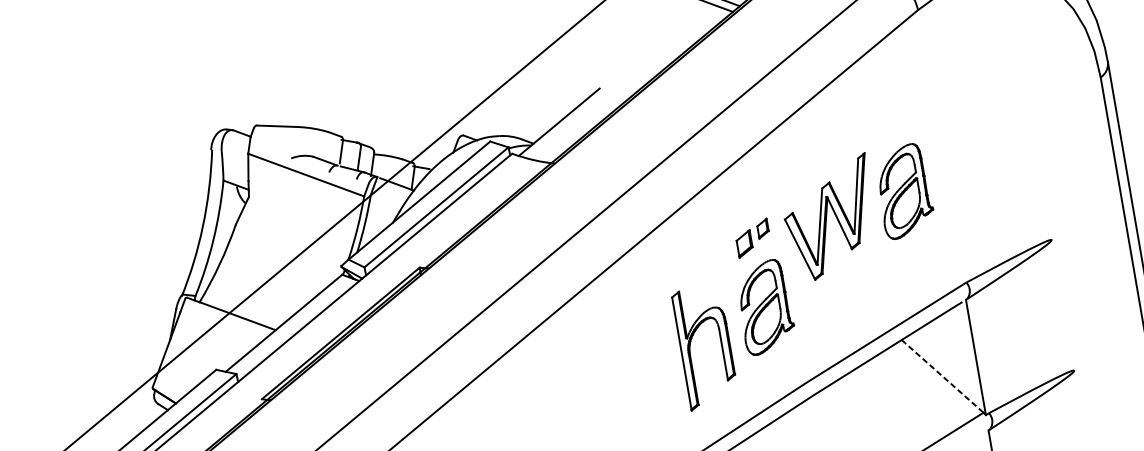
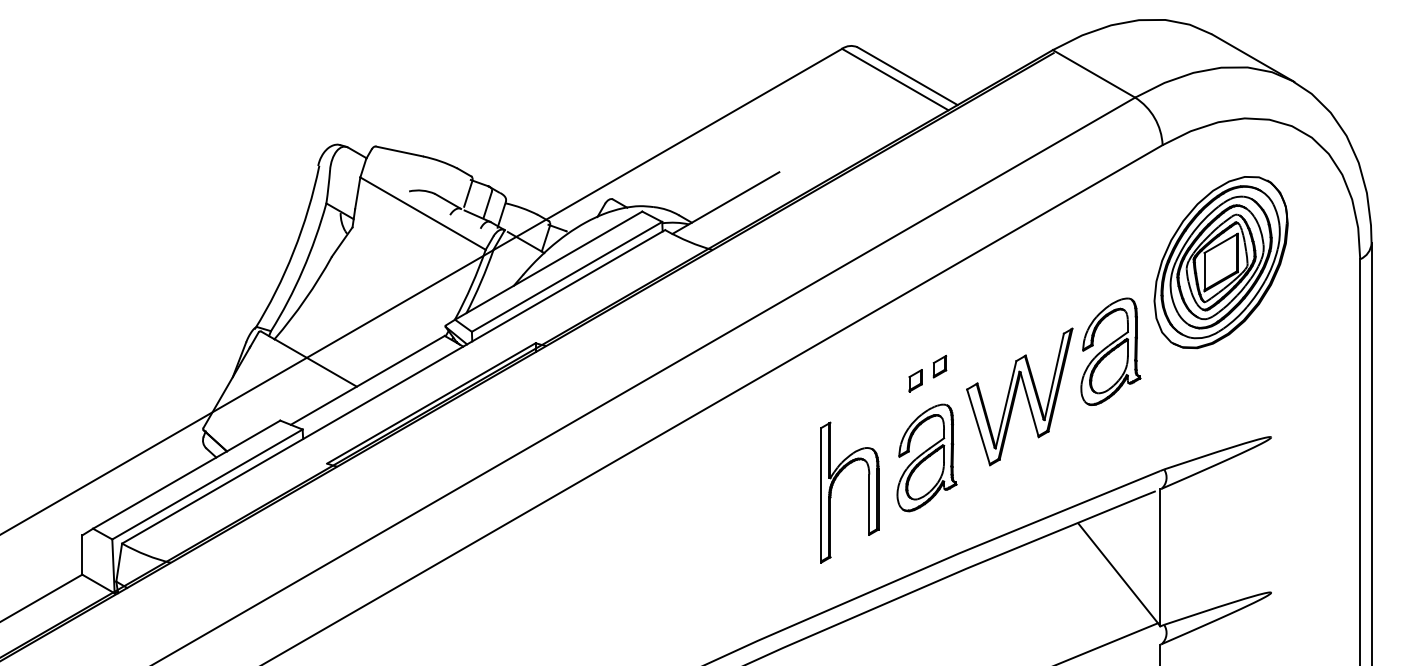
part: (983, 100) -> (1220, 262), added
part: (829, 217) -> (1019, 396), moved
part: (744, 243) -> (915, 380), size x0.71
line: (942, 375) -> (1117, 572), dashed -> solid

